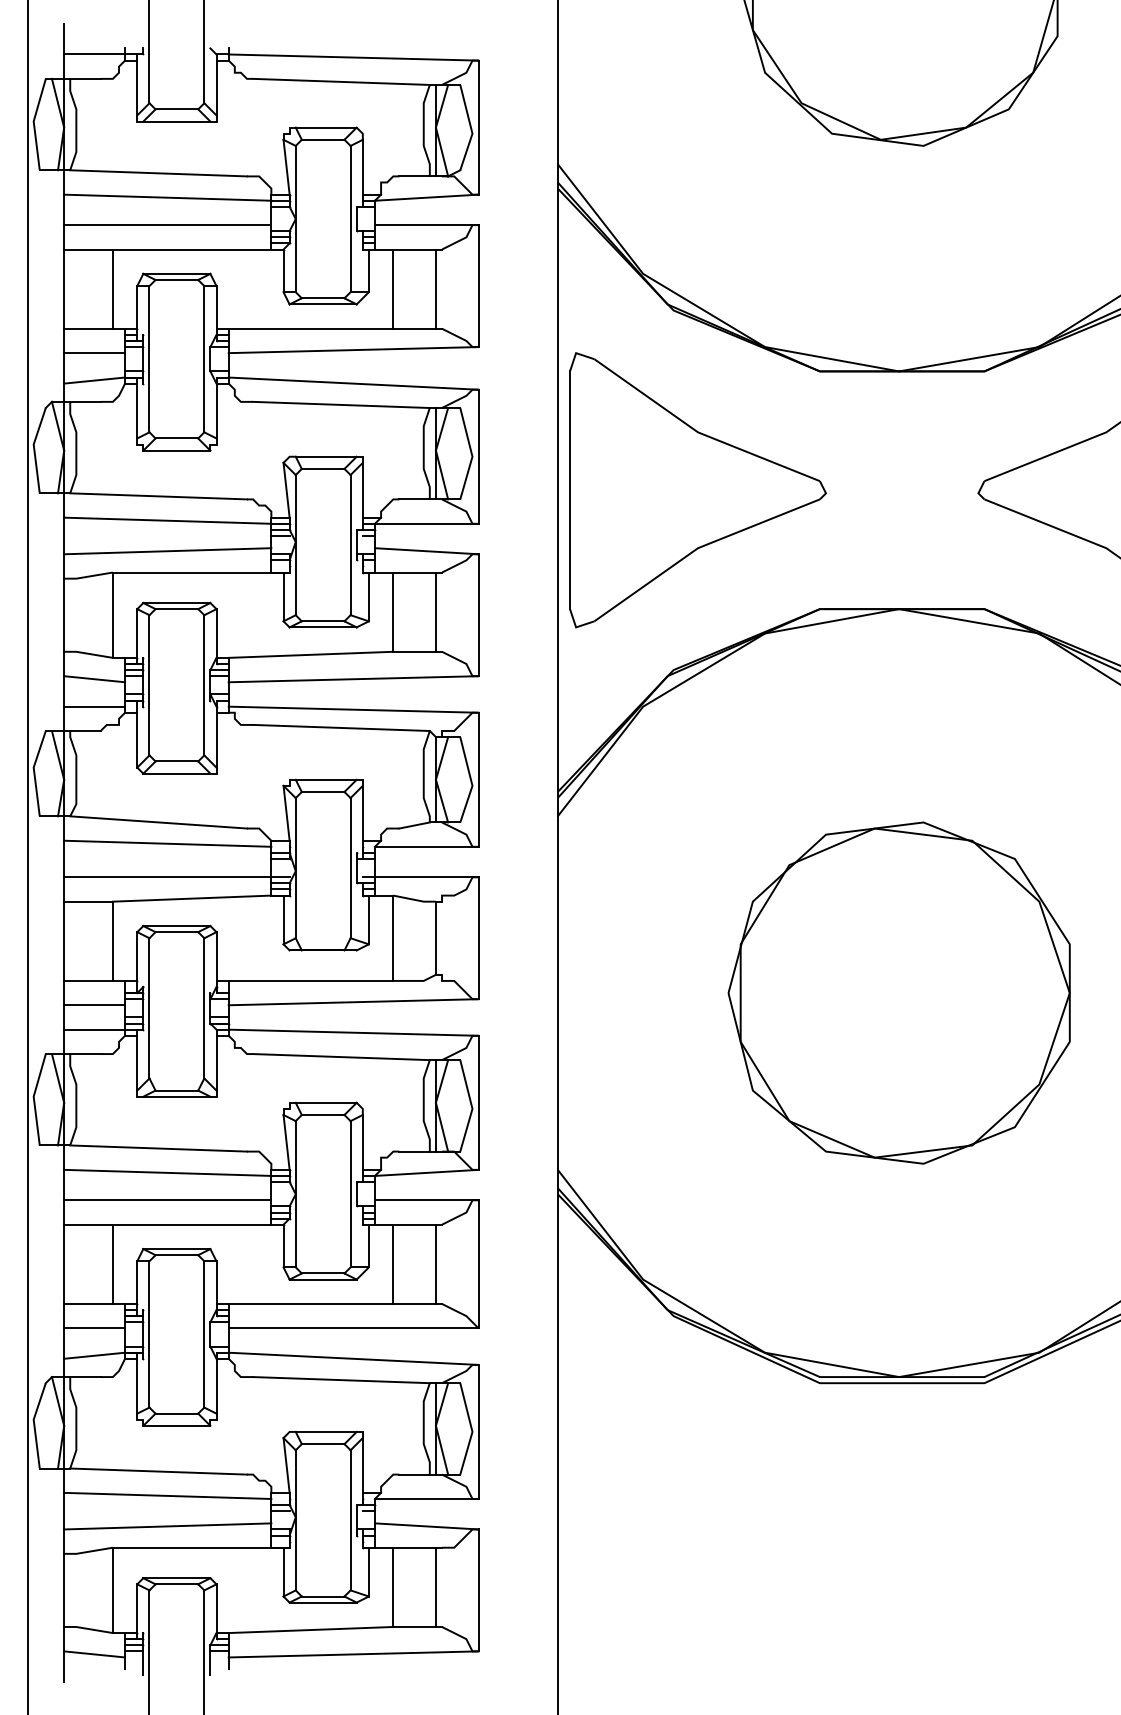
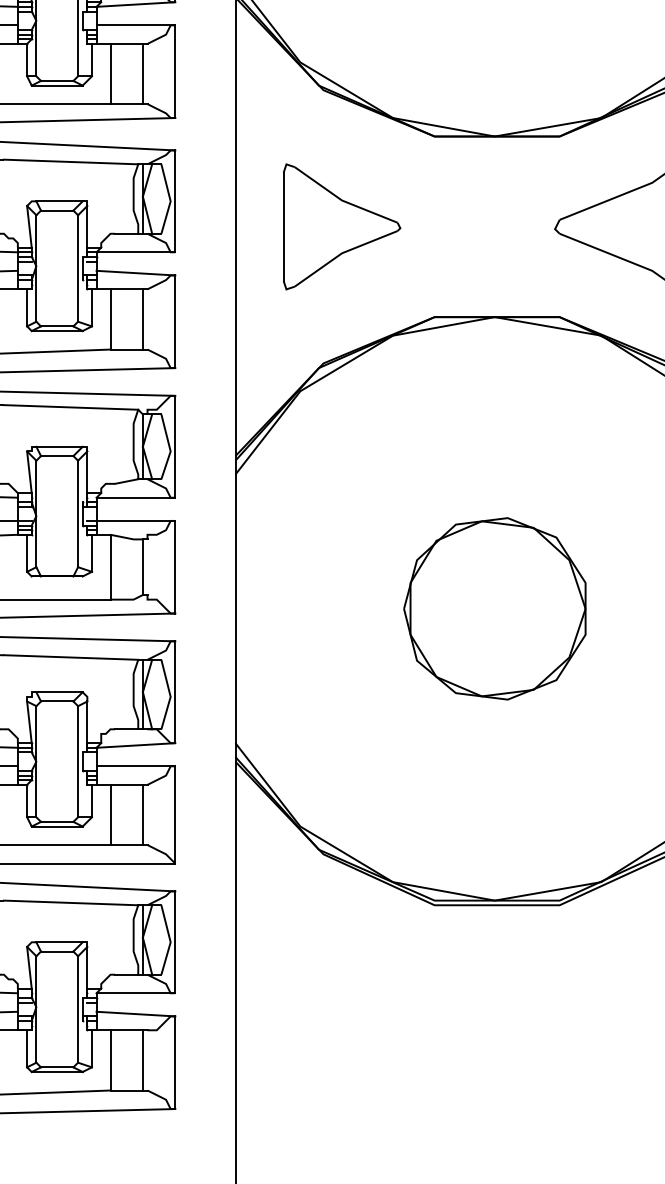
part: (697, 490) -> (341, 227), size x0.6
part: (898, 992) -> (494, 608), size x0.7

